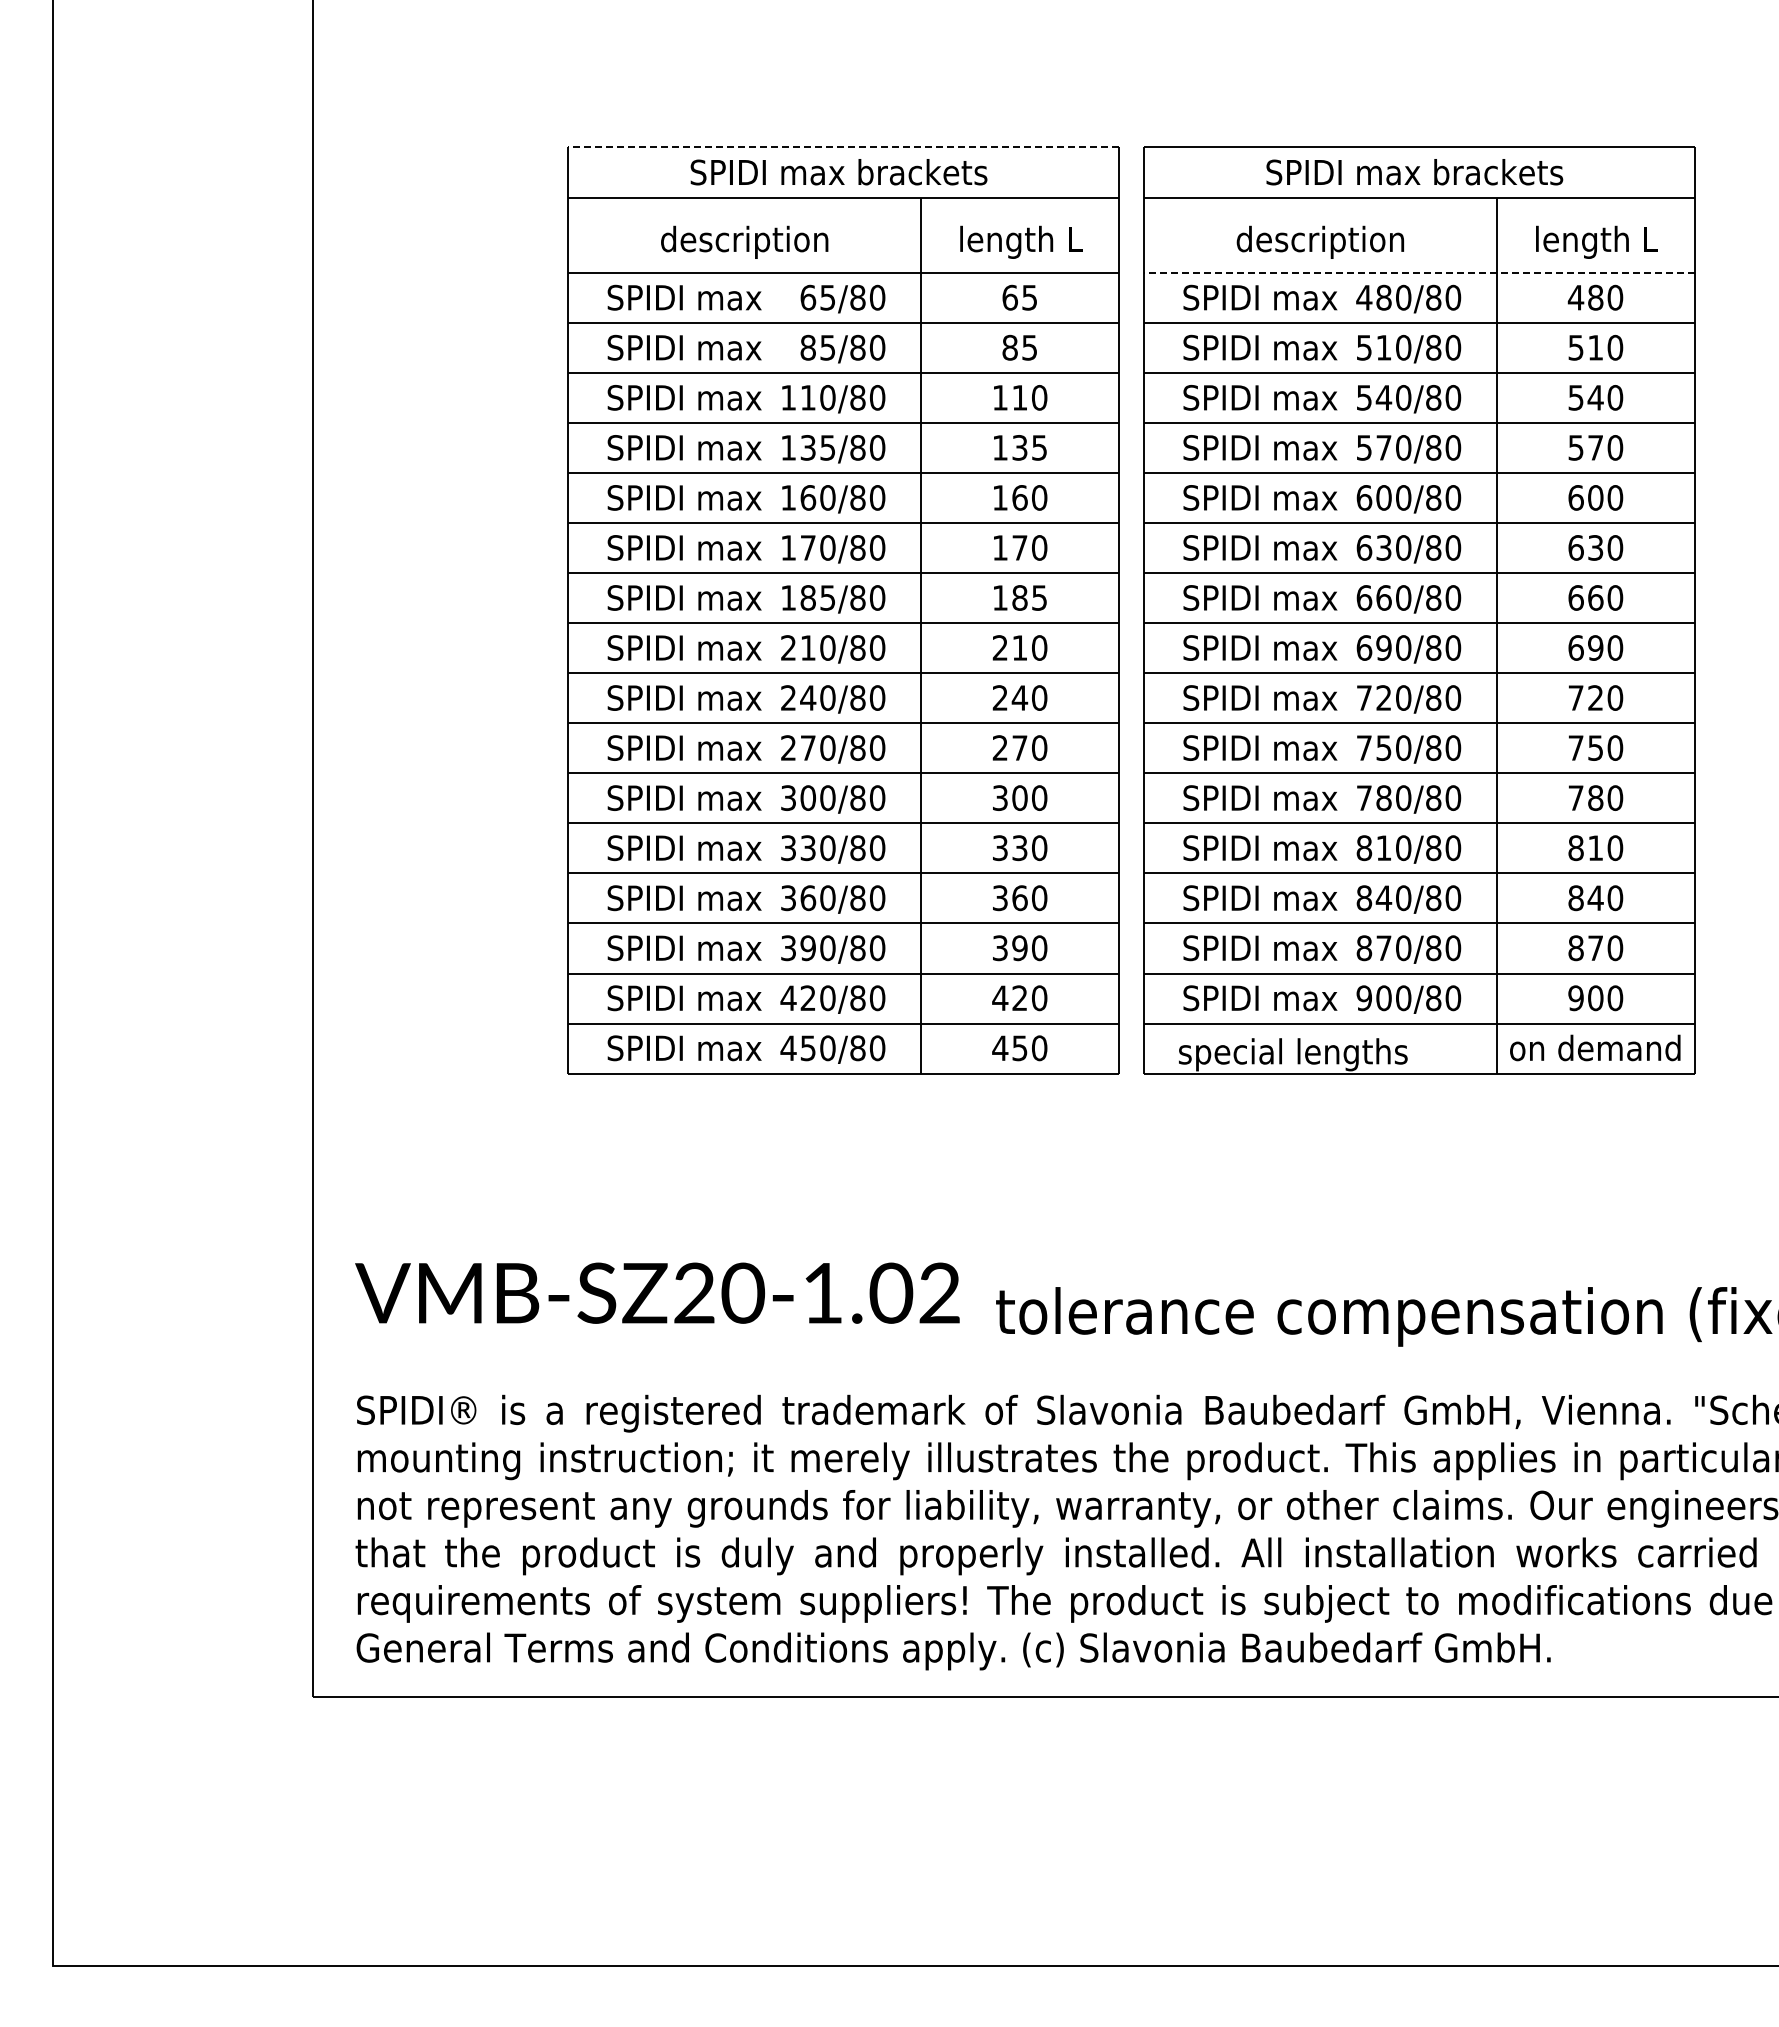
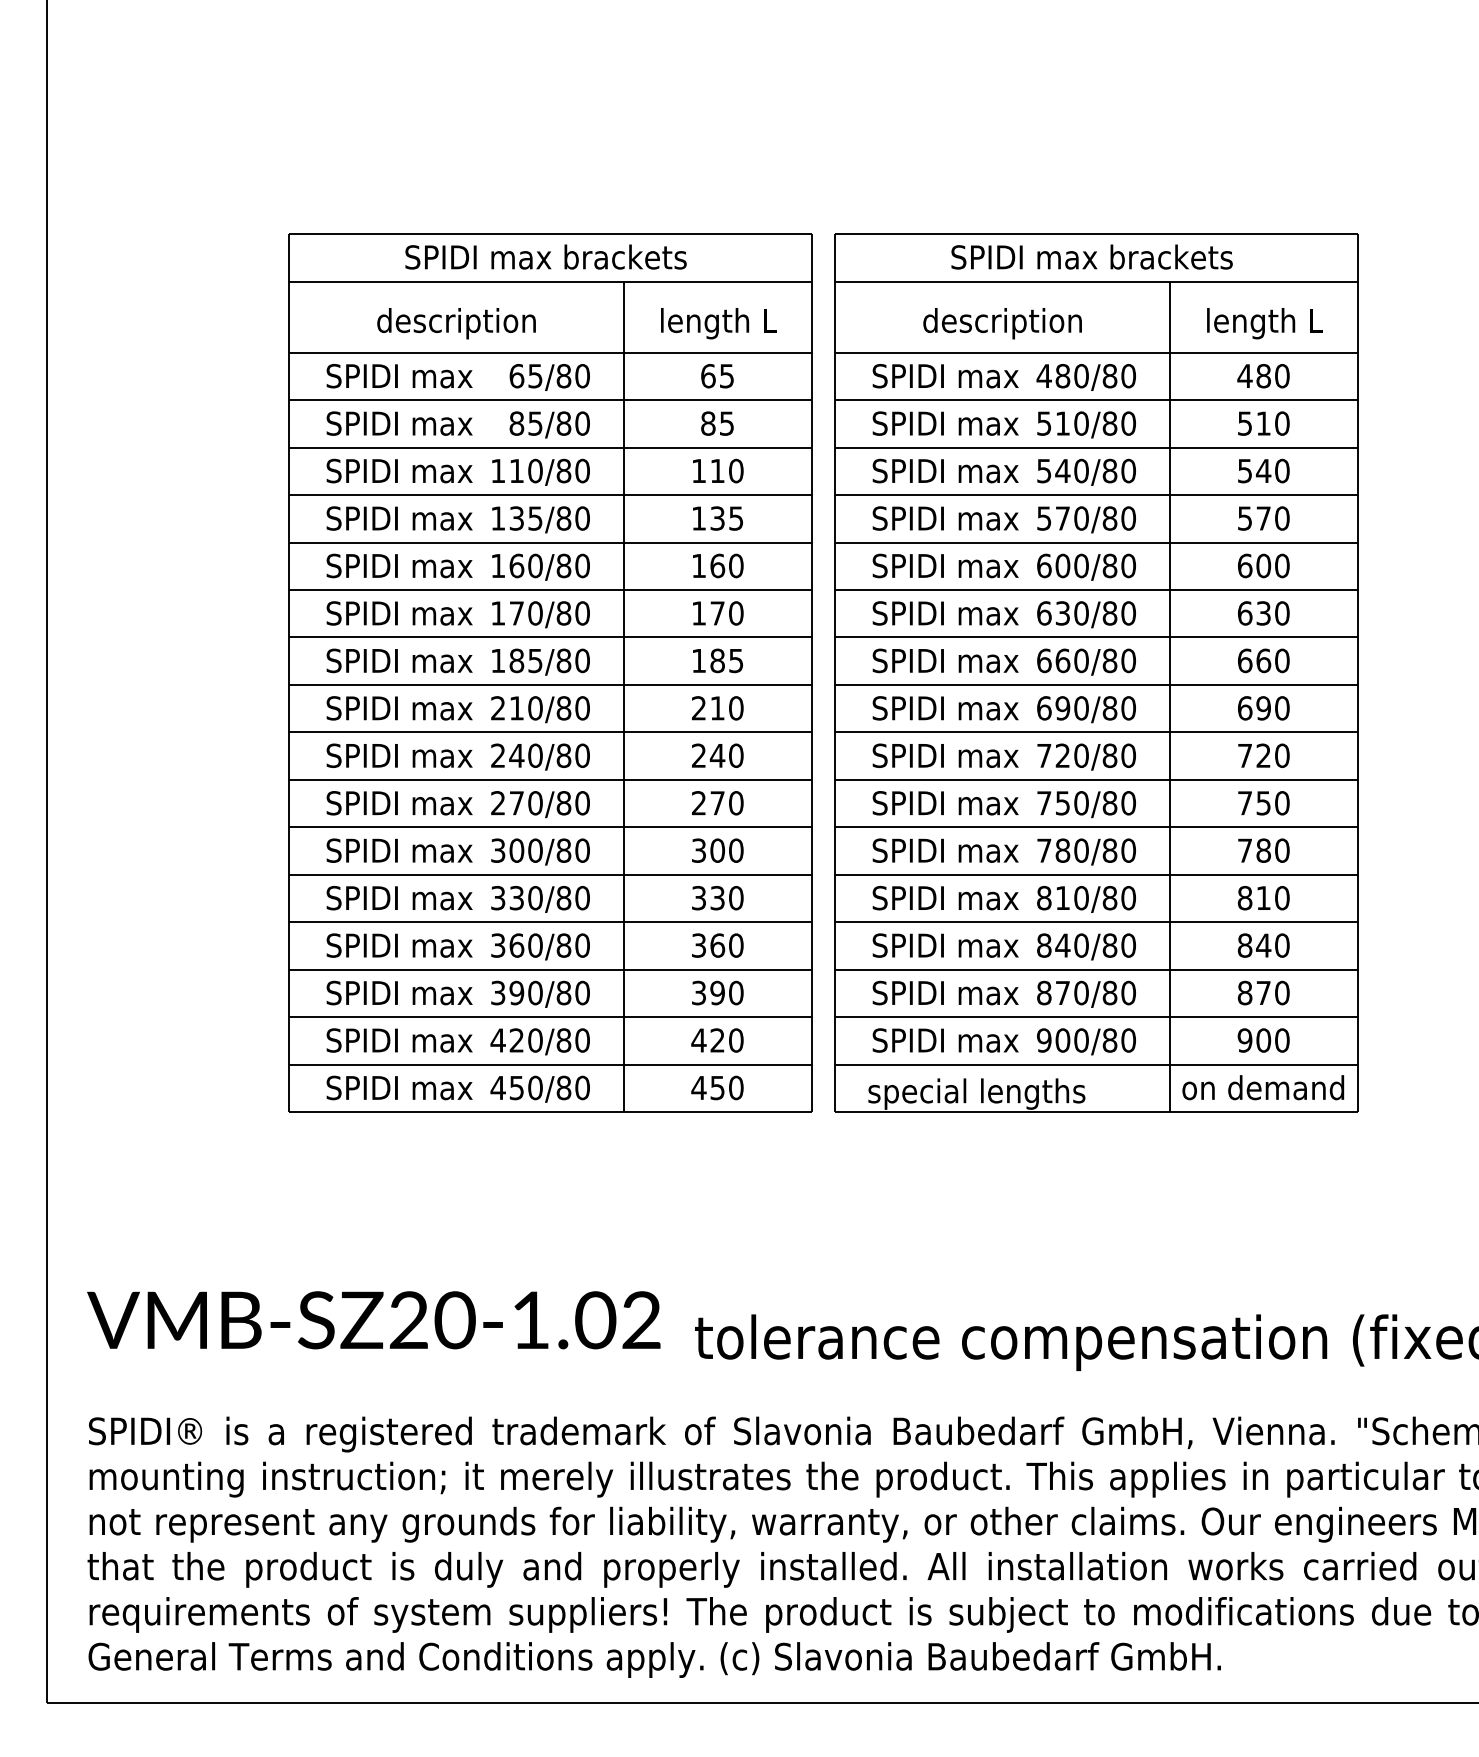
line: (843, 147) -> (550, 233), dashed -> solid
line: (1419, 273) -> (1096, 353), dashed -> solid

